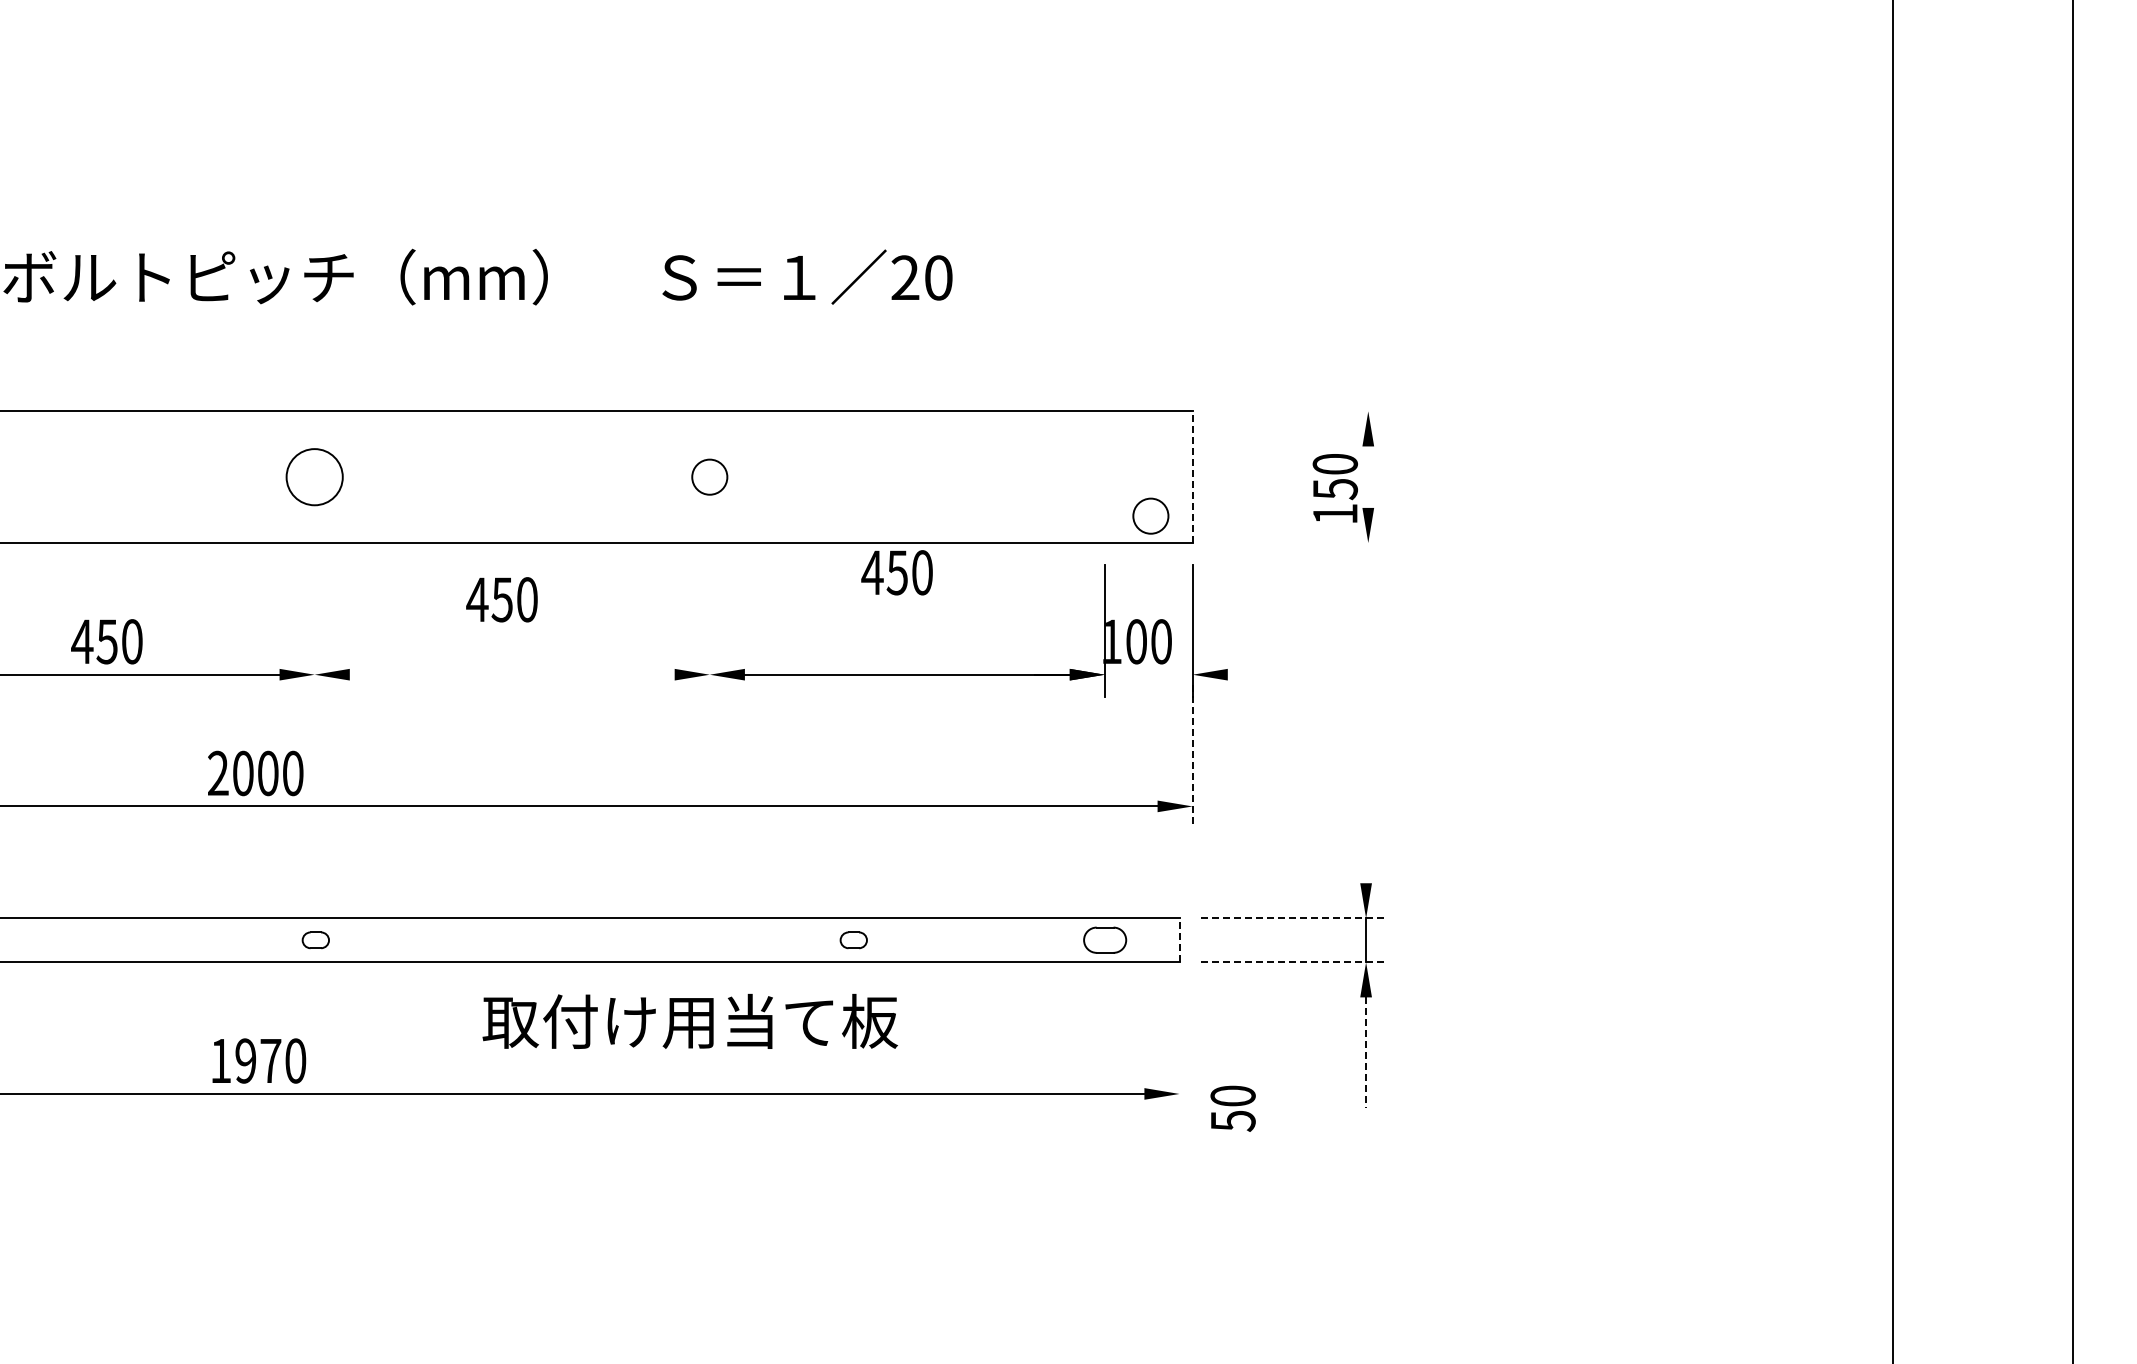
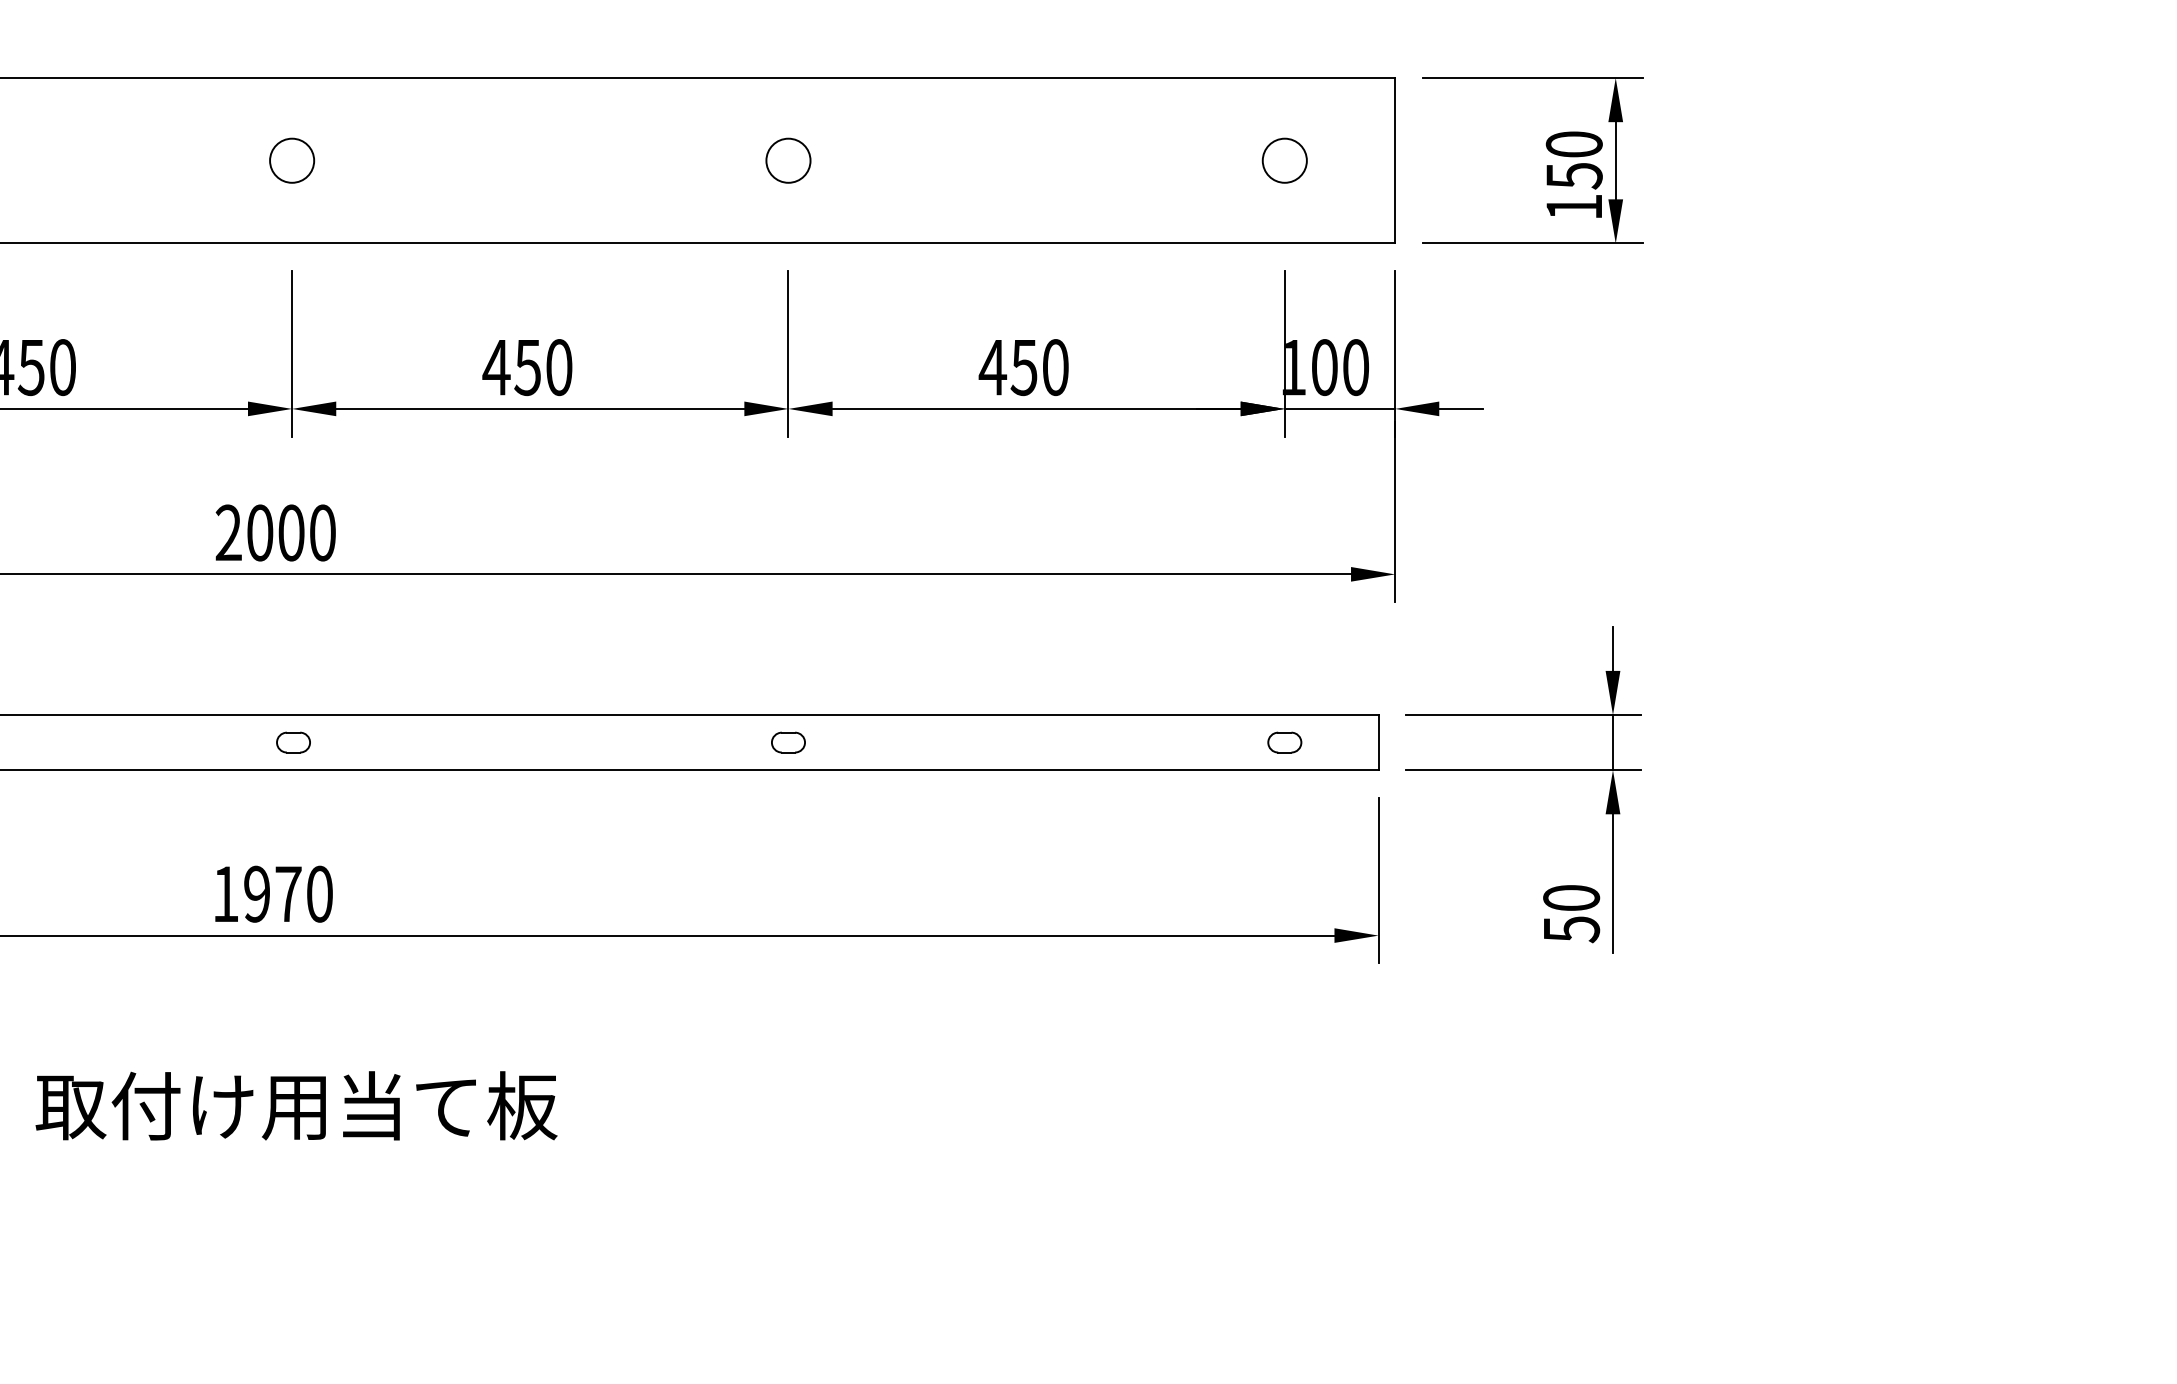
line: (1302, 411) -> (1533, 78), added
circle: (314, 476) -> (291, 159), size x0.62
line: (1368, 476) -> (1615, 159), added
line: (1192, 477) -> (1394, 161), dashed -> solid
circle: (1150, 515) -> (1284, 159), moved
line: (1302, 543) -> (1533, 244), added
text: (896, 572) -> (1023, 367), moved
text: (501, 599) -> (526, 367), moved
line: (314, 630) -> (291, 353), added
line: (709, 630) -> (788, 353), added
line: (511, 674) -> (539, 408), added
line: (1148, 674) -> (1339, 408), added
line: (1244, 674) -> (1460, 408), added
line: (1192, 757) -> (1394, 512), dashed -> solid
text: (255, 773) -> (275, 533), moved
line: (1366, 865) -> (1613, 648), added
line: (1295, 918) -> (1524, 715), dashed -> solid
part: (853, 940) -> (788, 742), moved
part: (1104, 940) -> (1284, 742), size x0.62
line: (1179, 940) -> (1378, 742), dashed -> solid
line: (1295, 962) -> (1524, 770), dashed -> solid
text: (689, 1021) -> (295, 1105), moved
line: (1179, 1049) -> (1378, 879), added
line: (1366, 1053) -> (1613, 884), dashed -> solid
text: (259, 1060) -> (274, 893), moved
text: (1232, 1108) -> (1570, 913), moved

